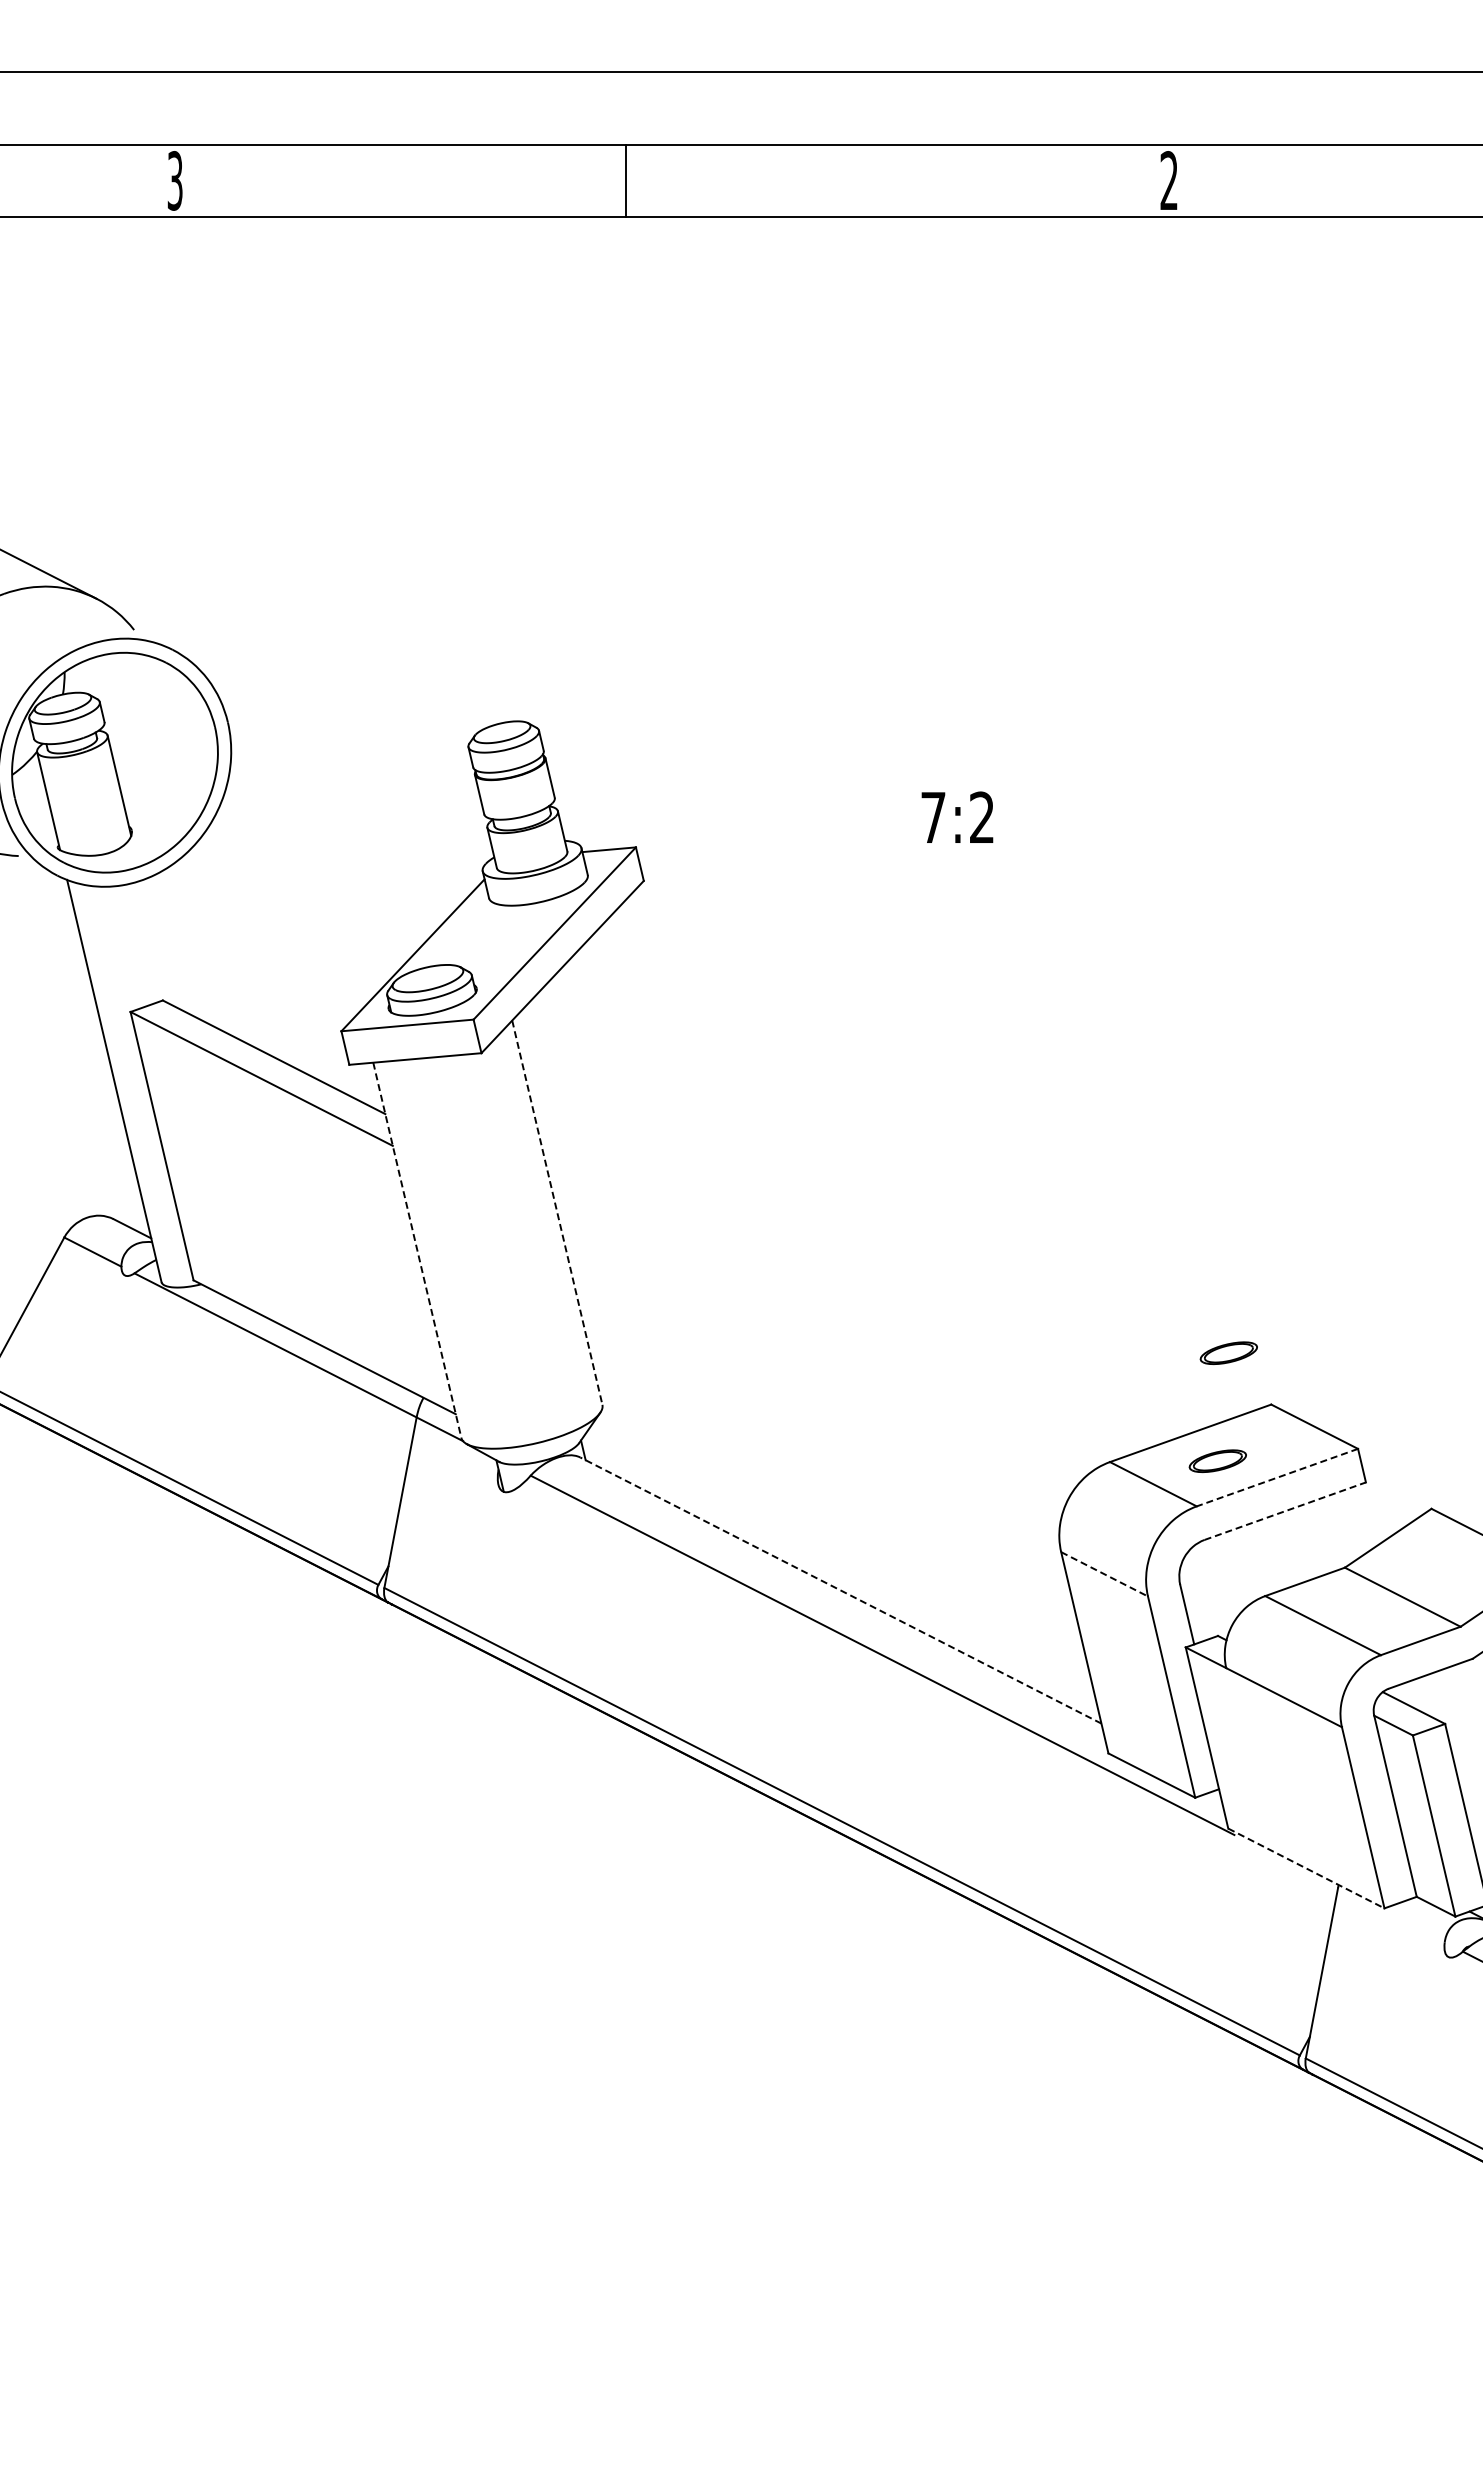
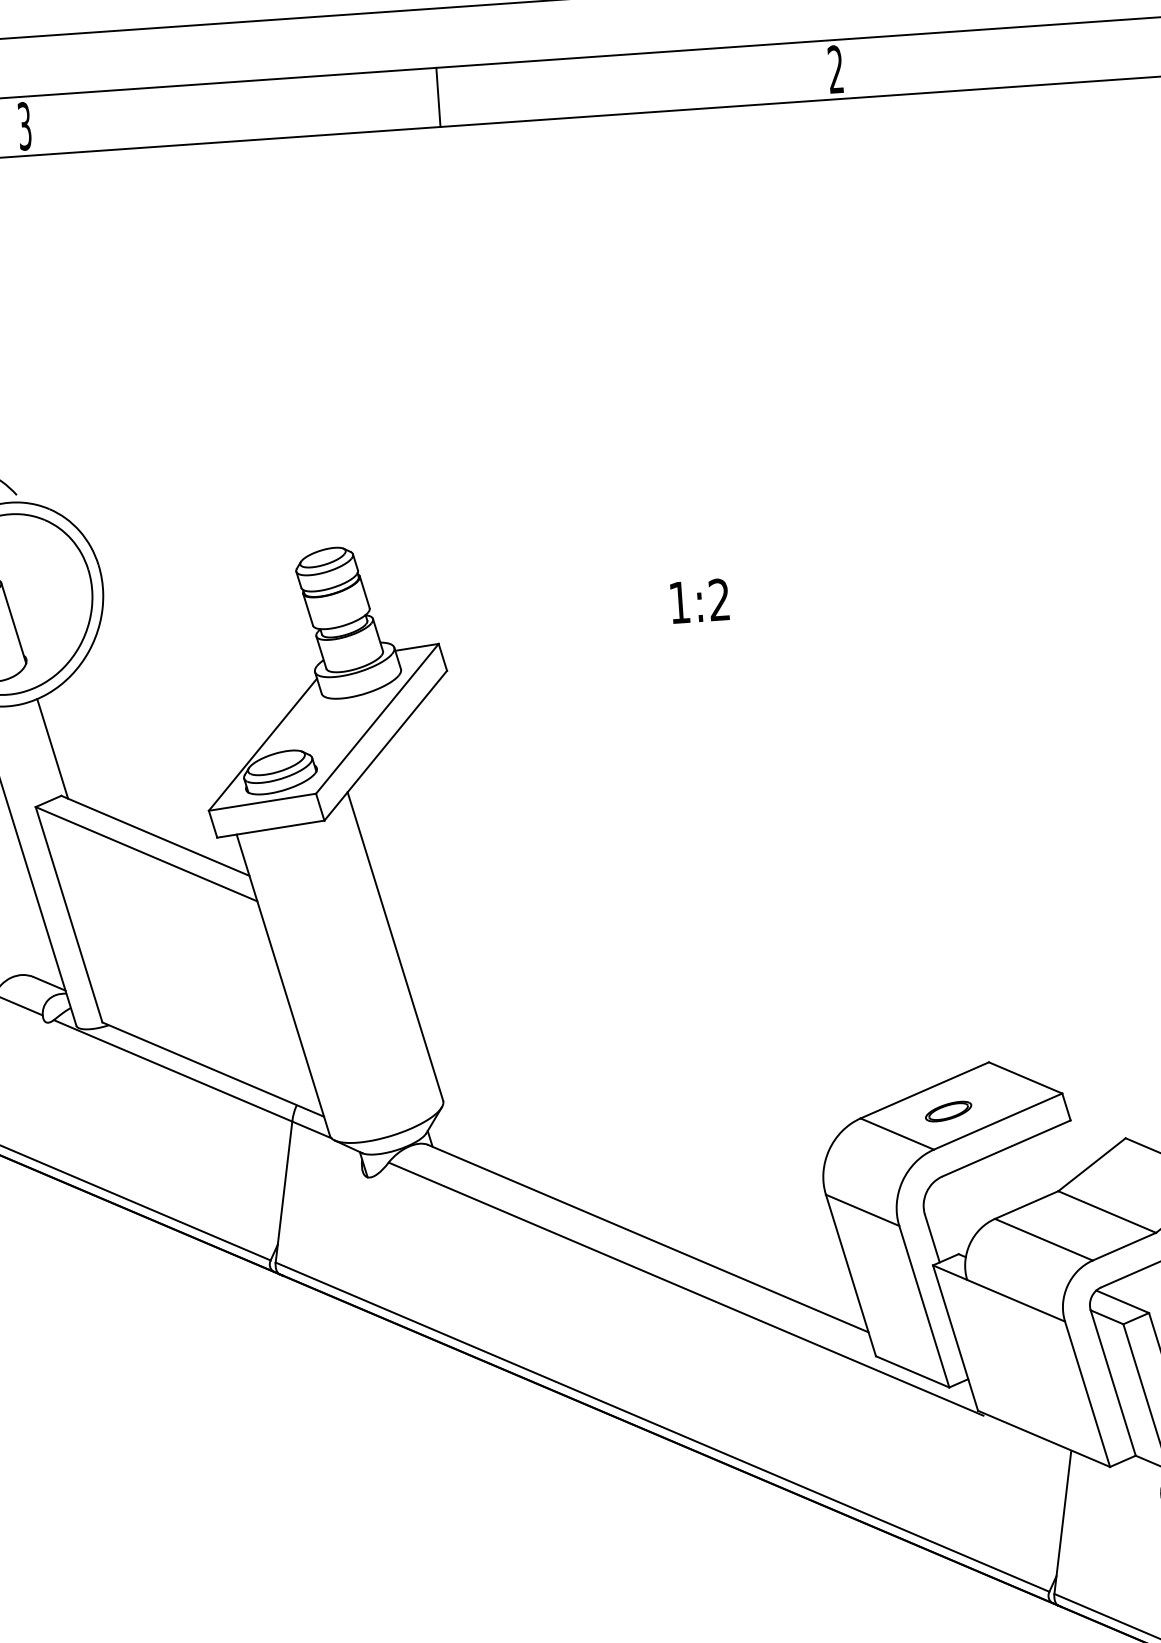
line: (626, 180) -> (438, 97), moved
text: (933, 817) -> (679, 602), 7:2 -> 1:2
line: (155, 942) -> (52, 748), added
line: (557, 1213) -> (395, 947), dashed -> solid
line: (417, 1250) -> (283, 985), dashed -> solid
part: (1228, 1352) -> (951, 1022), removed
line: (1277, 1477) -> (998, 1121), dashed -> solid
line: (1285, 1511) -> (1006, 1148), dashed -> solid
line: (1104, 1574) -> (862, 1210), dashed -> solid
line: (840, 1590) -> (648, 1238), dashed -> solid
line: (1306, 1868) -> (1044, 1438), dashed -> solid

